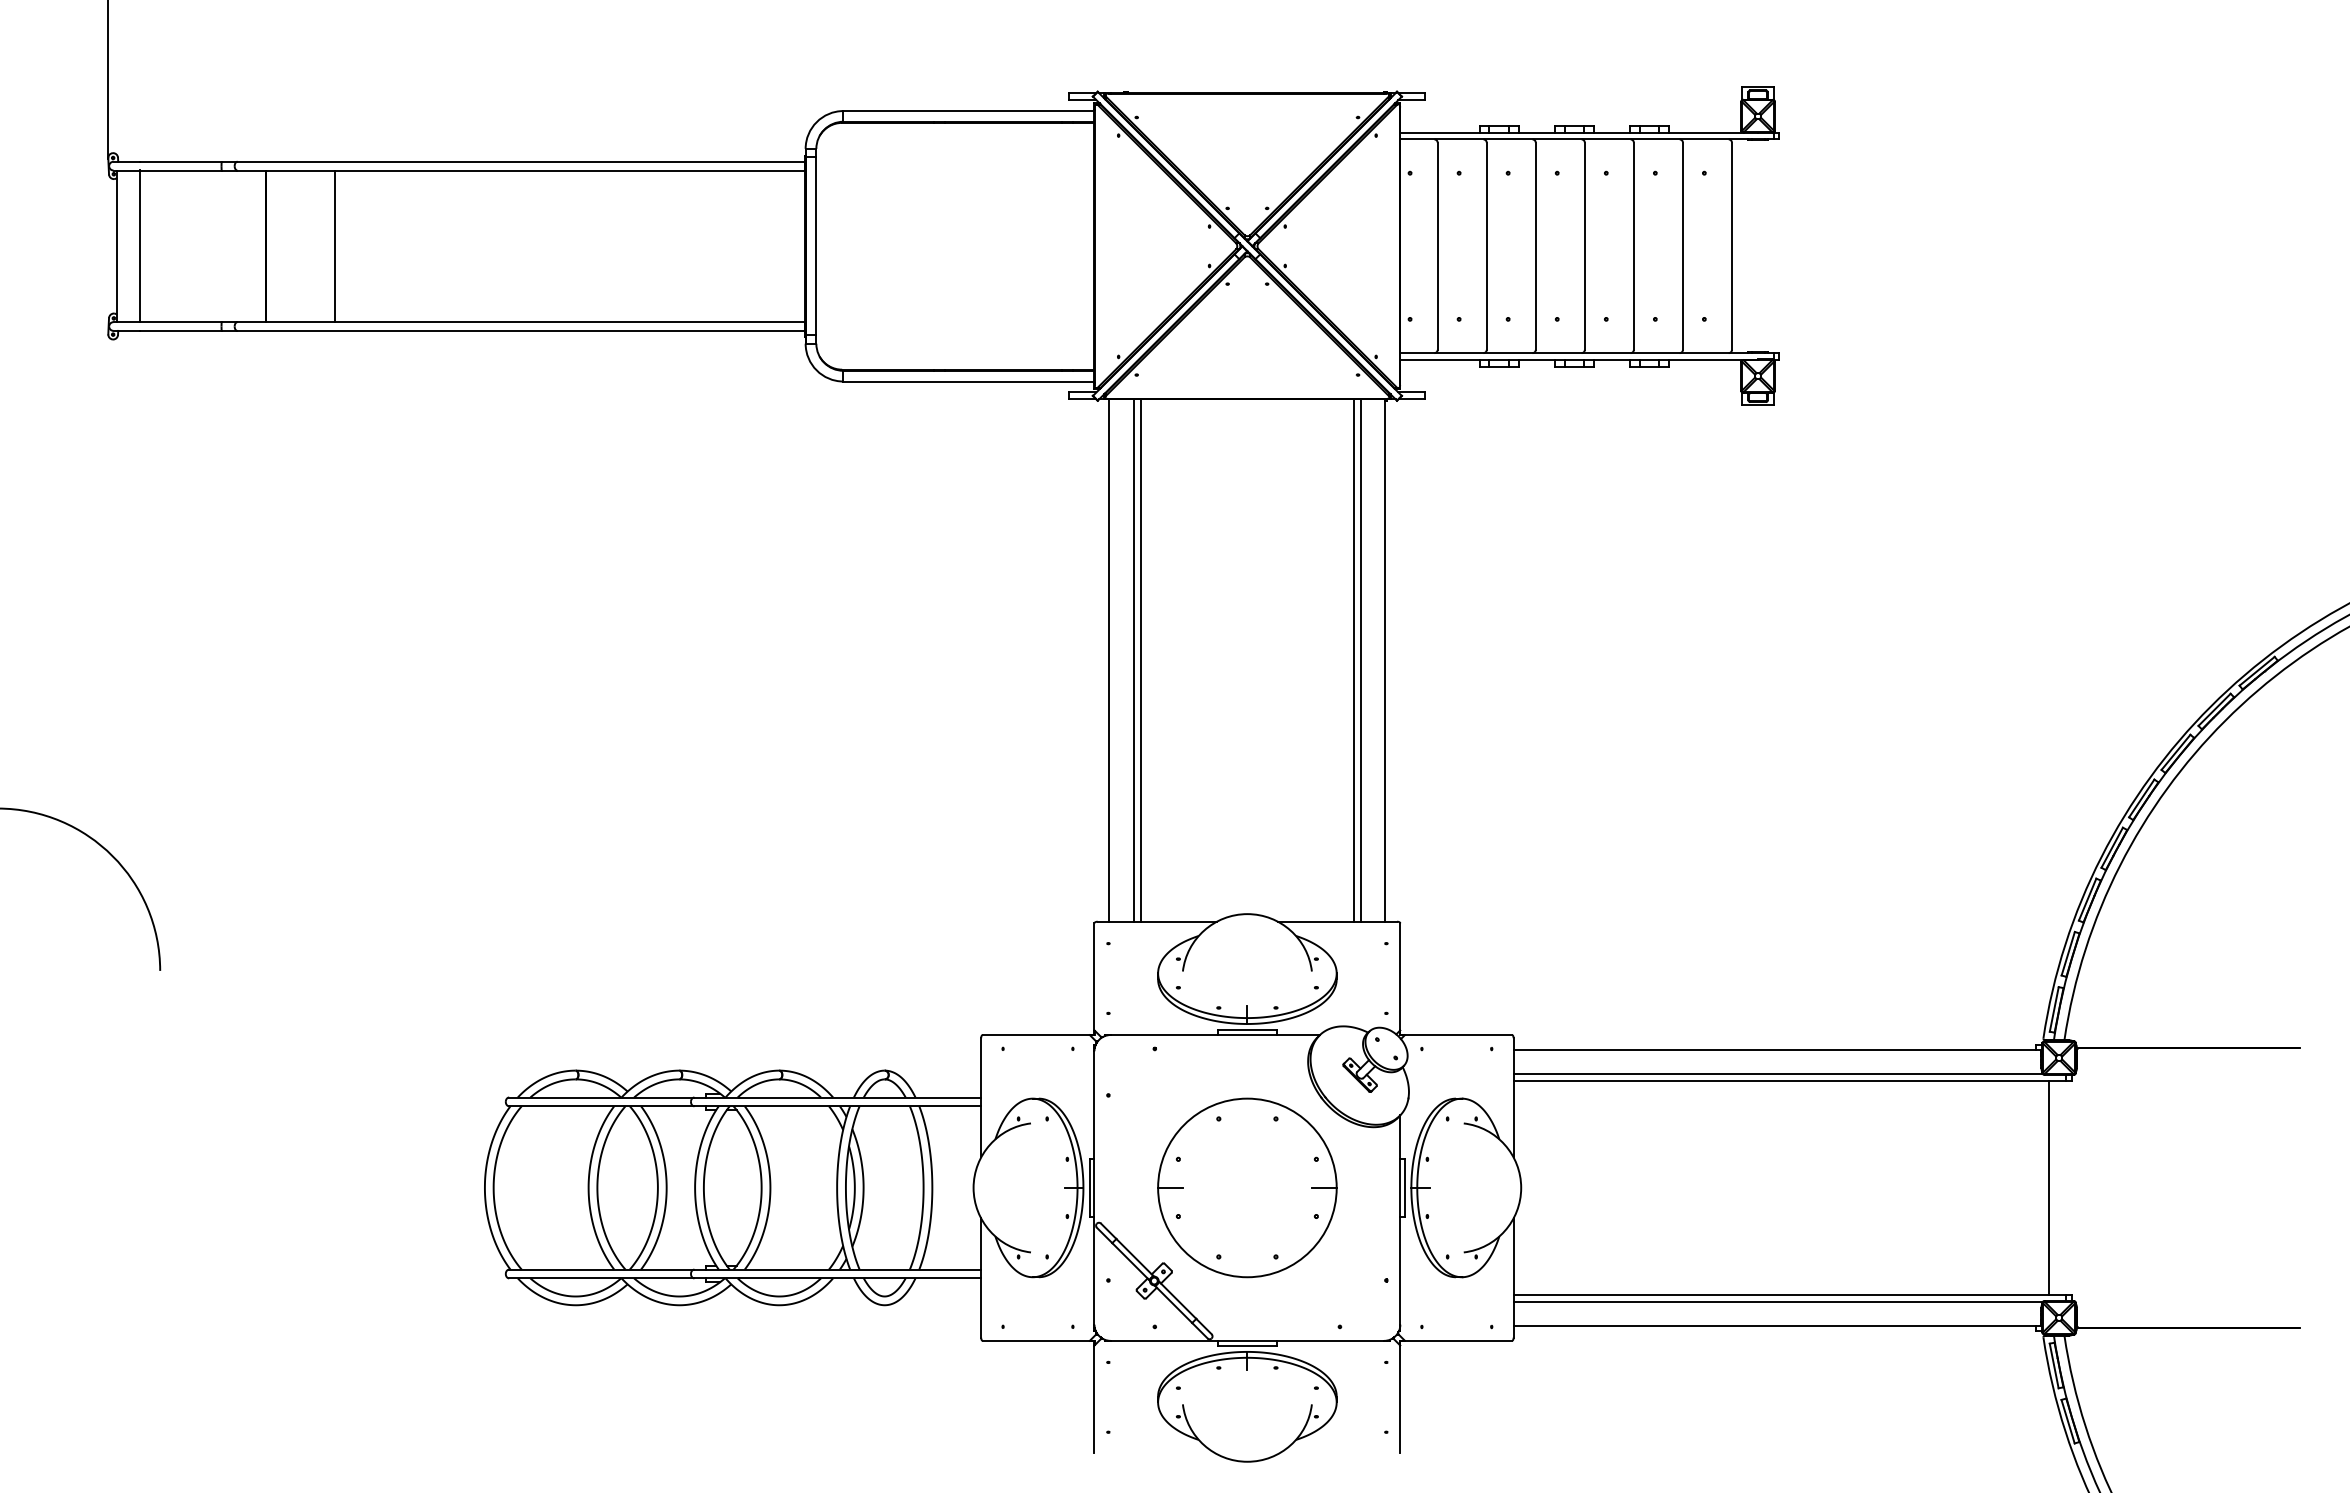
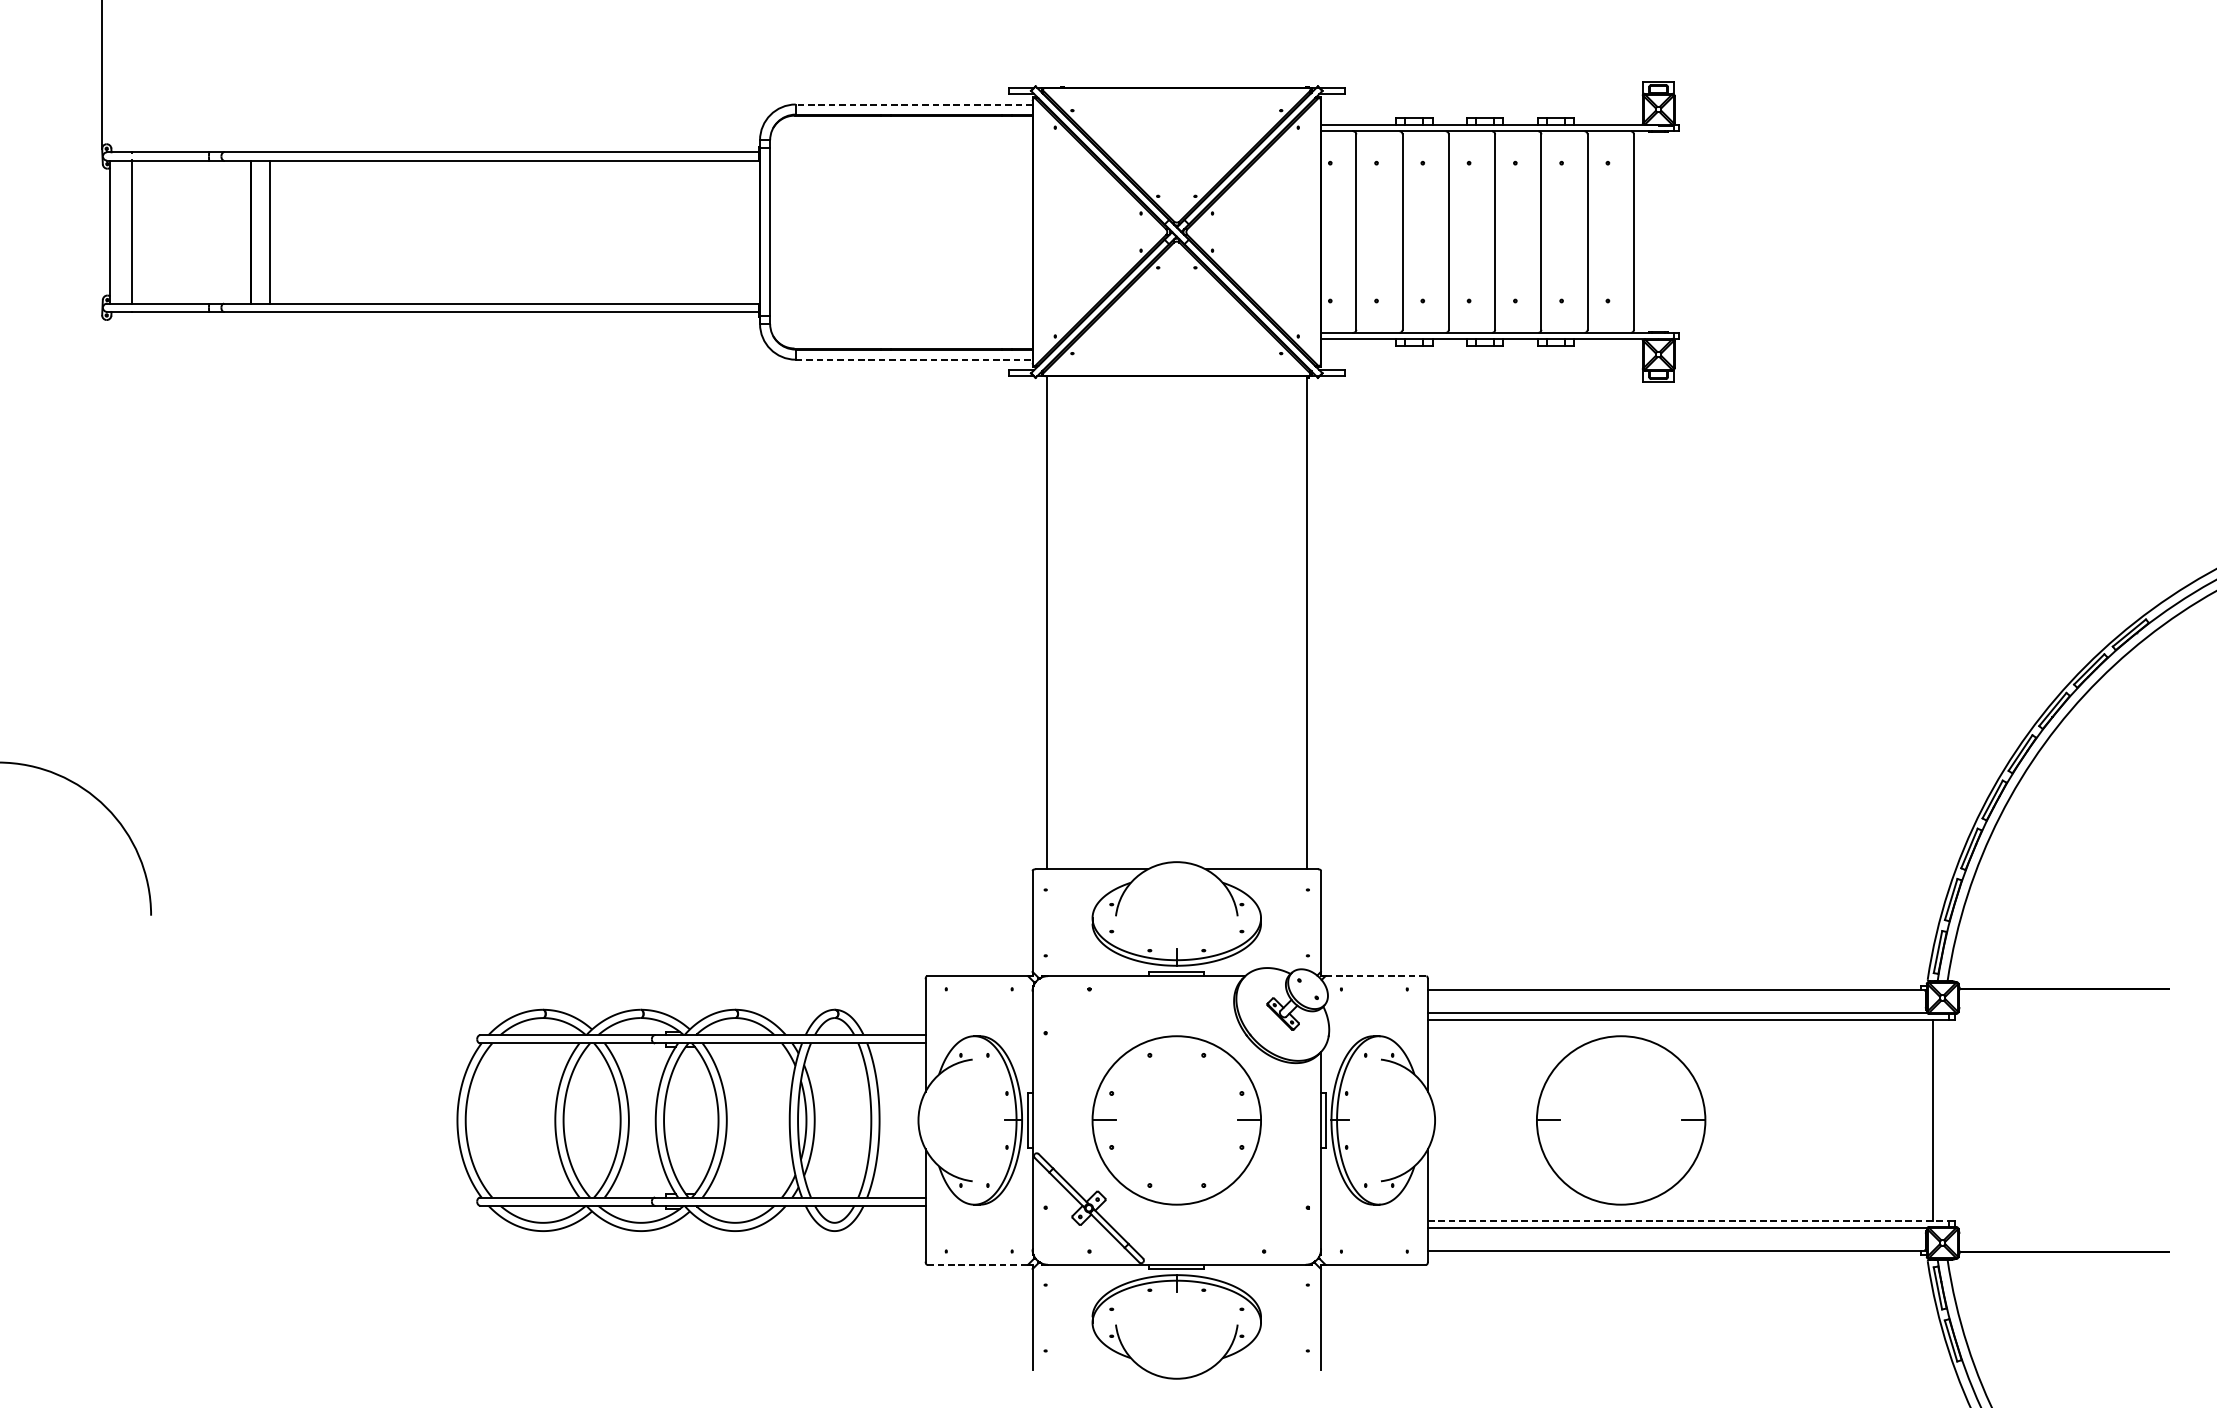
line: (968, 111) -> (913, 104), solid -> dashed
line: (334, 246) -> (269, 232), moved
line: (969, 381) -> (914, 359), solid -> dashed
line: (1133, 660) -> (1069, 622), removed
line: (1140, 660) -> (1075, 622), removed
line: (1354, 660) -> (1277, 622), removed
line: (1361, 660) -> (1284, 622), removed
line: (1459, 1035) -> (1376, 976), solid -> dashed
part: (1718, 1187) -> (1621, 1120), added
line: (1790, 1294) -> (1689, 1220), solid -> dashed
line: (1036, 1340) -> (977, 1264), solid -> dashed

